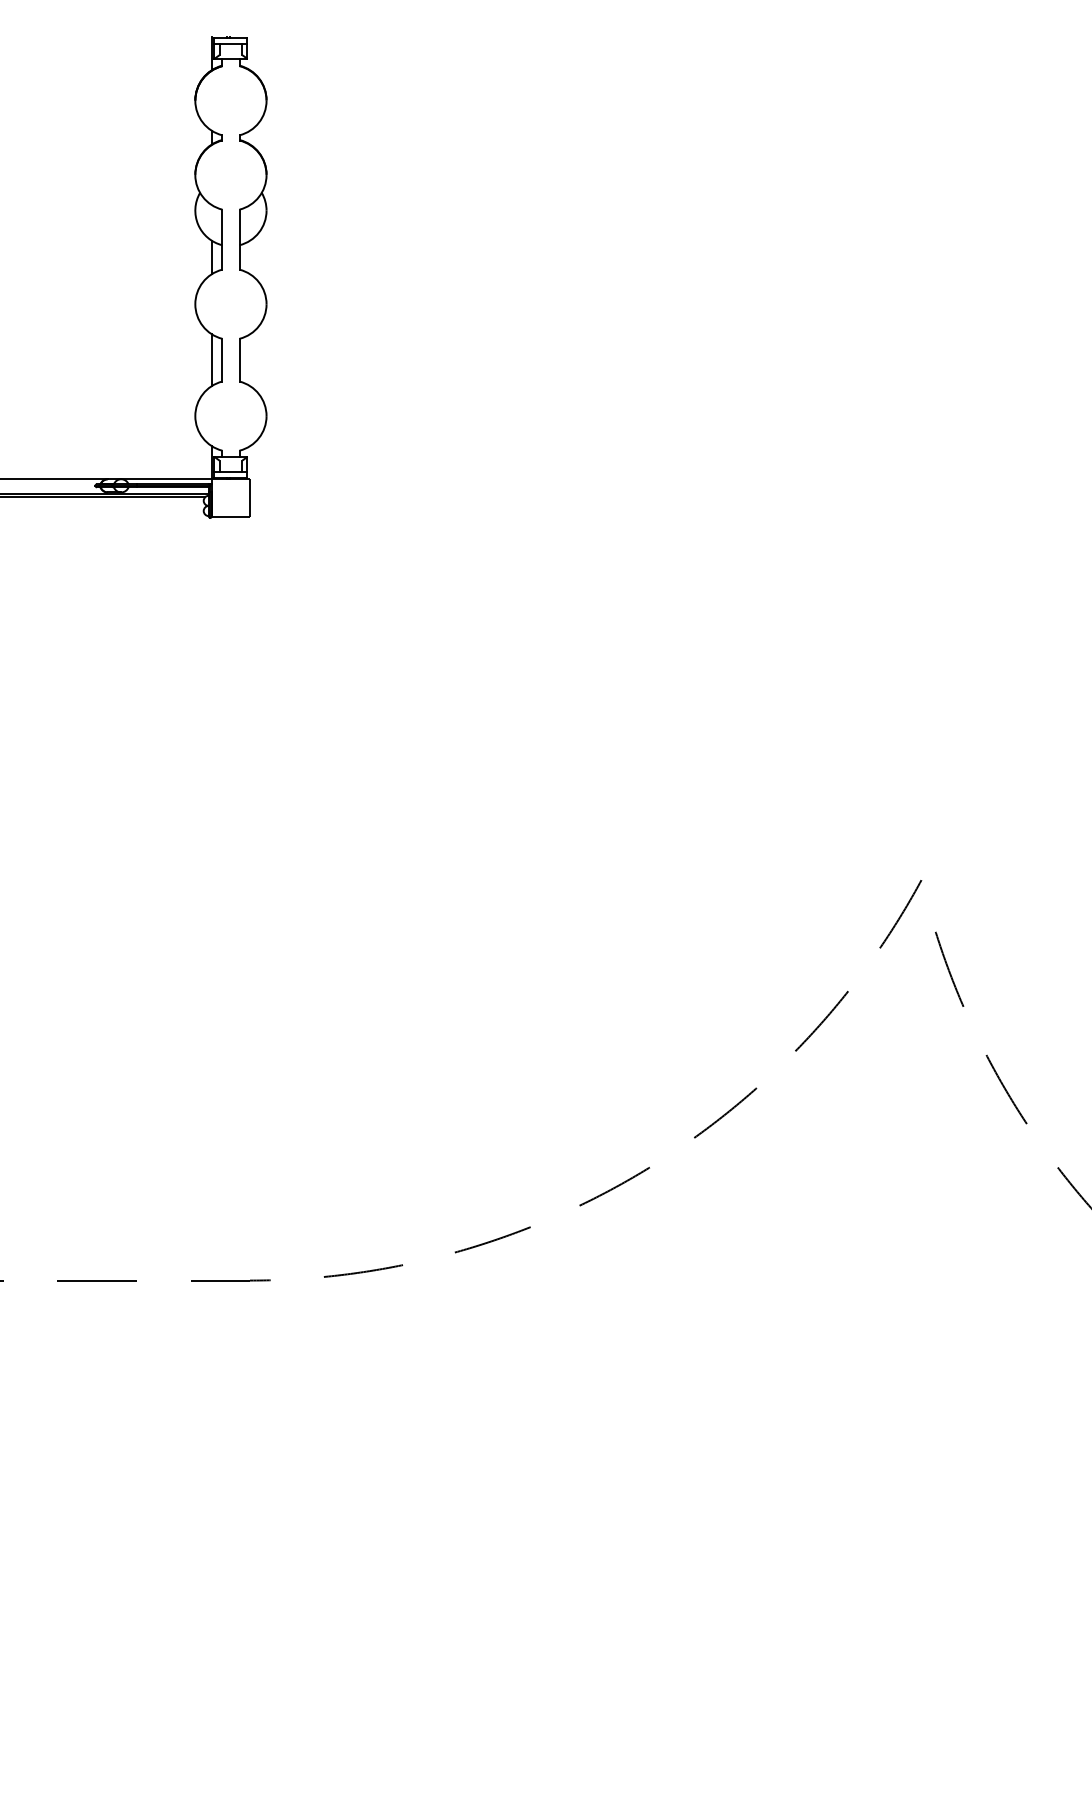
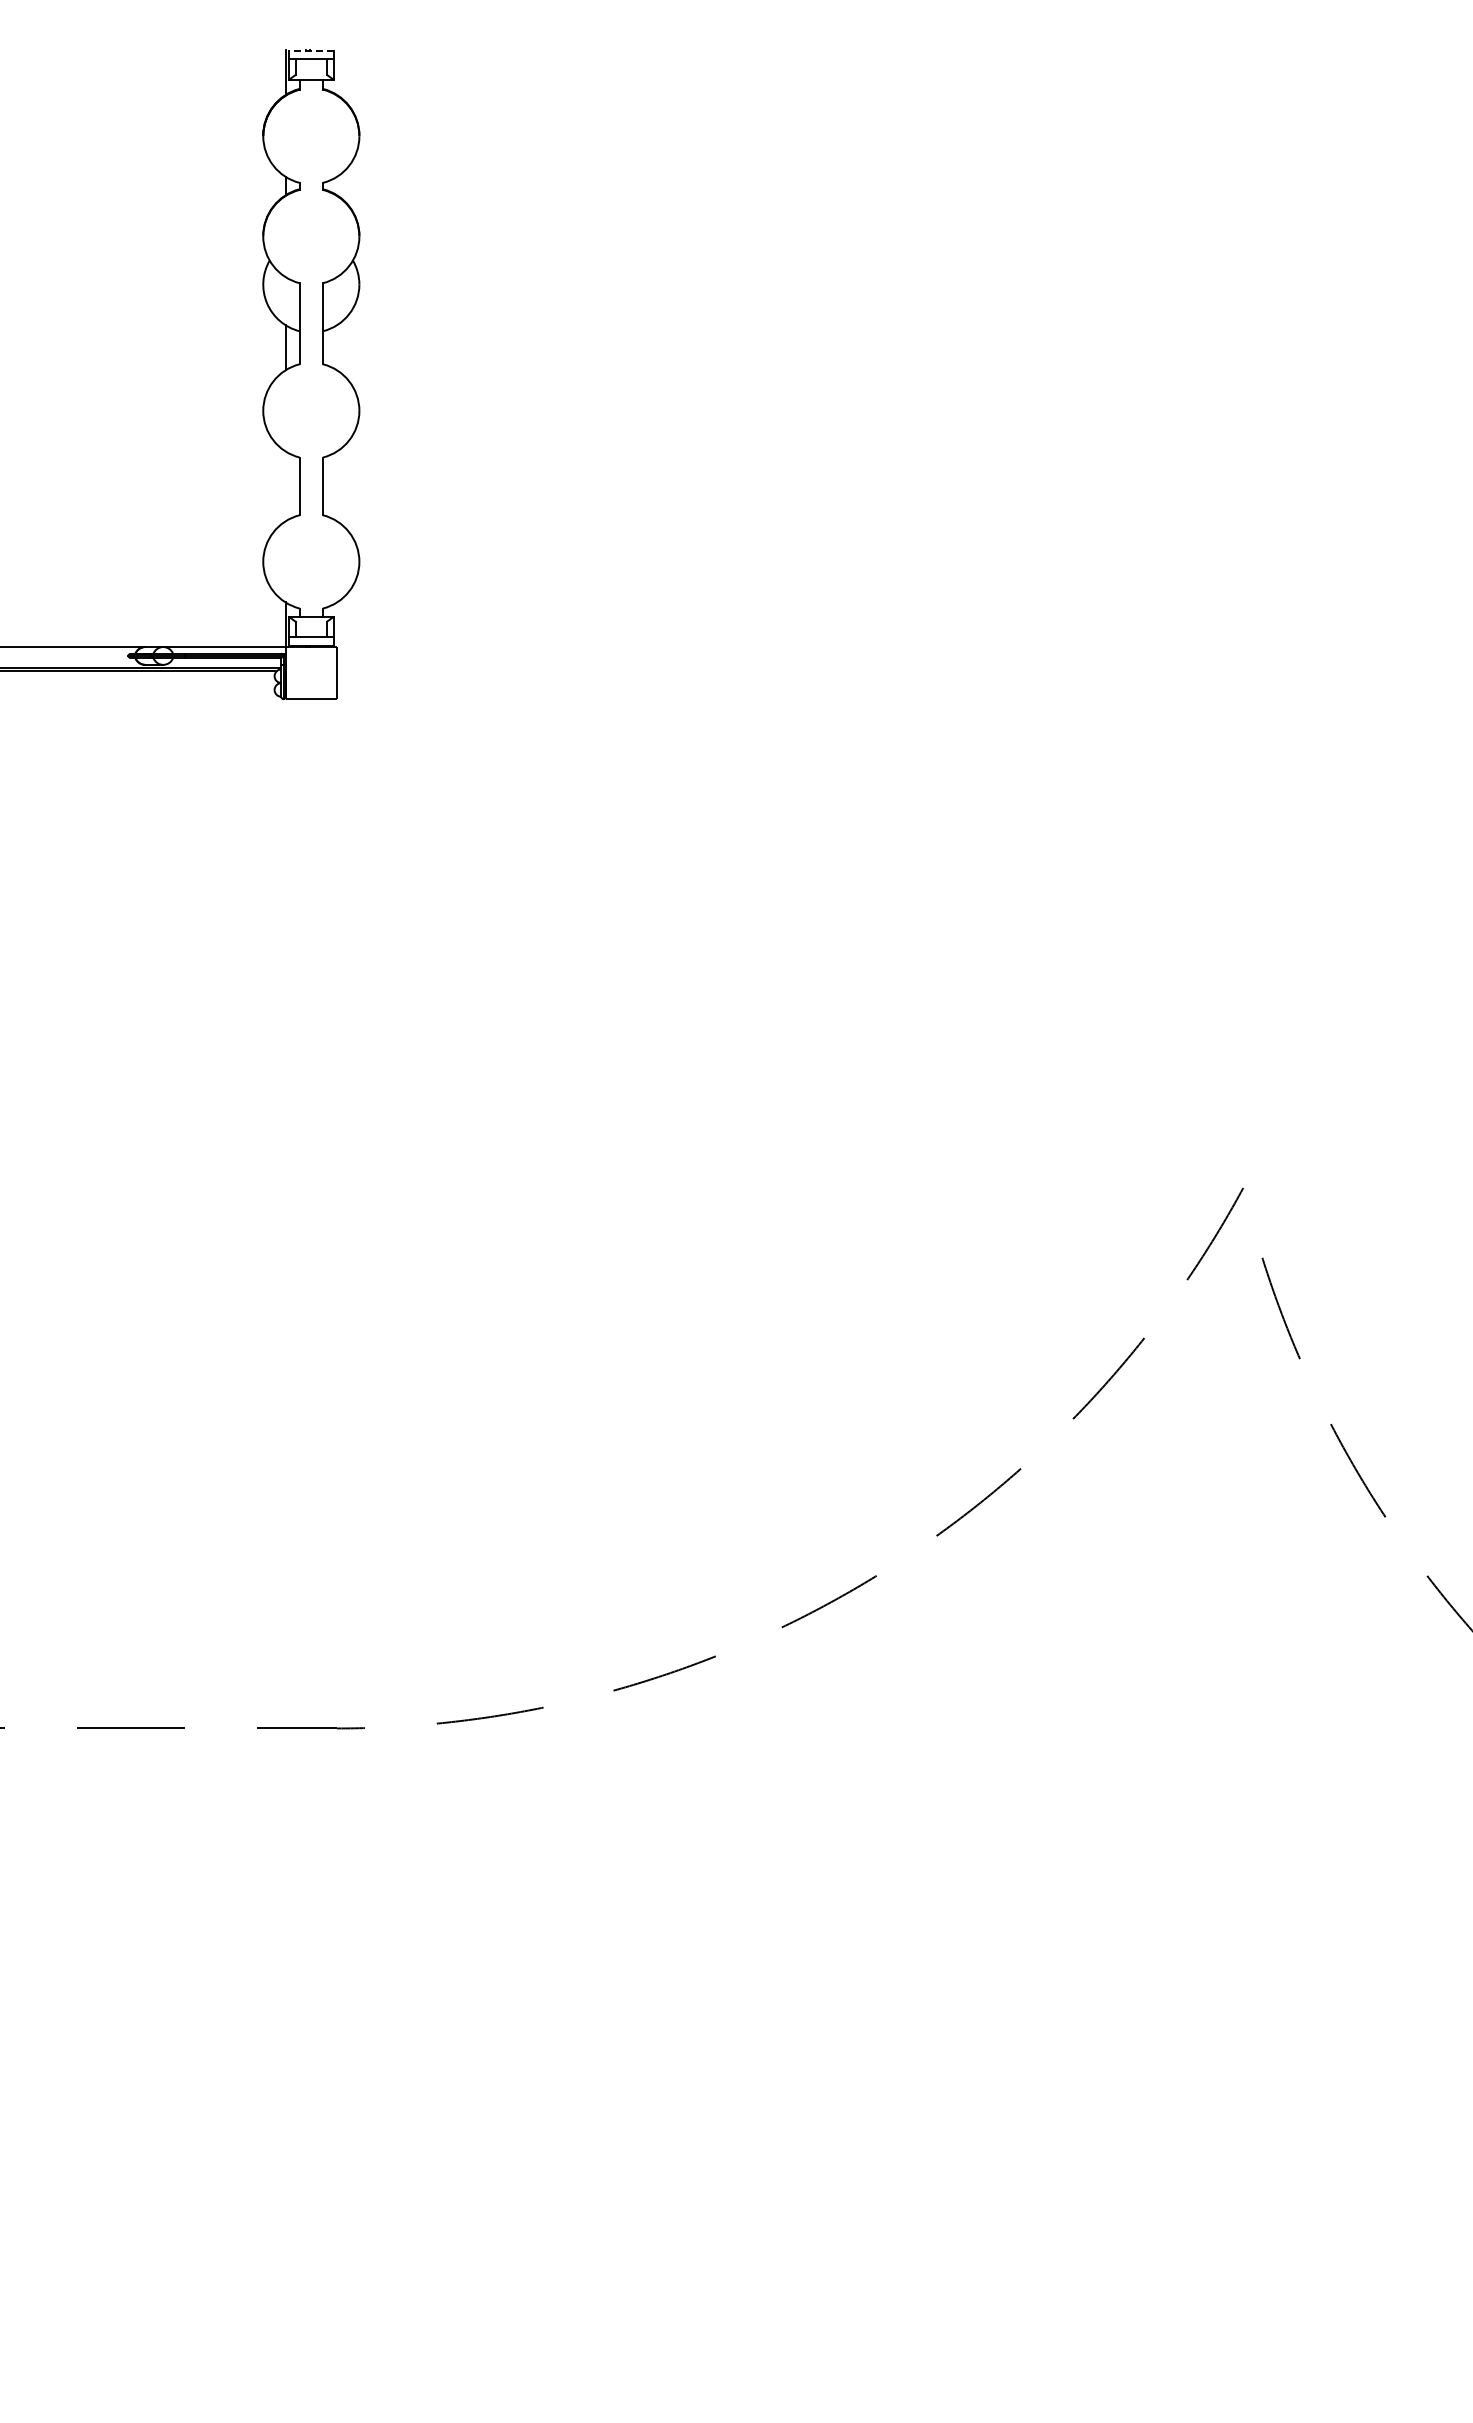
line: (230, 37) -> (310, 51), solid -> dashed
line: (211, 360) -> (285, 486), removed

